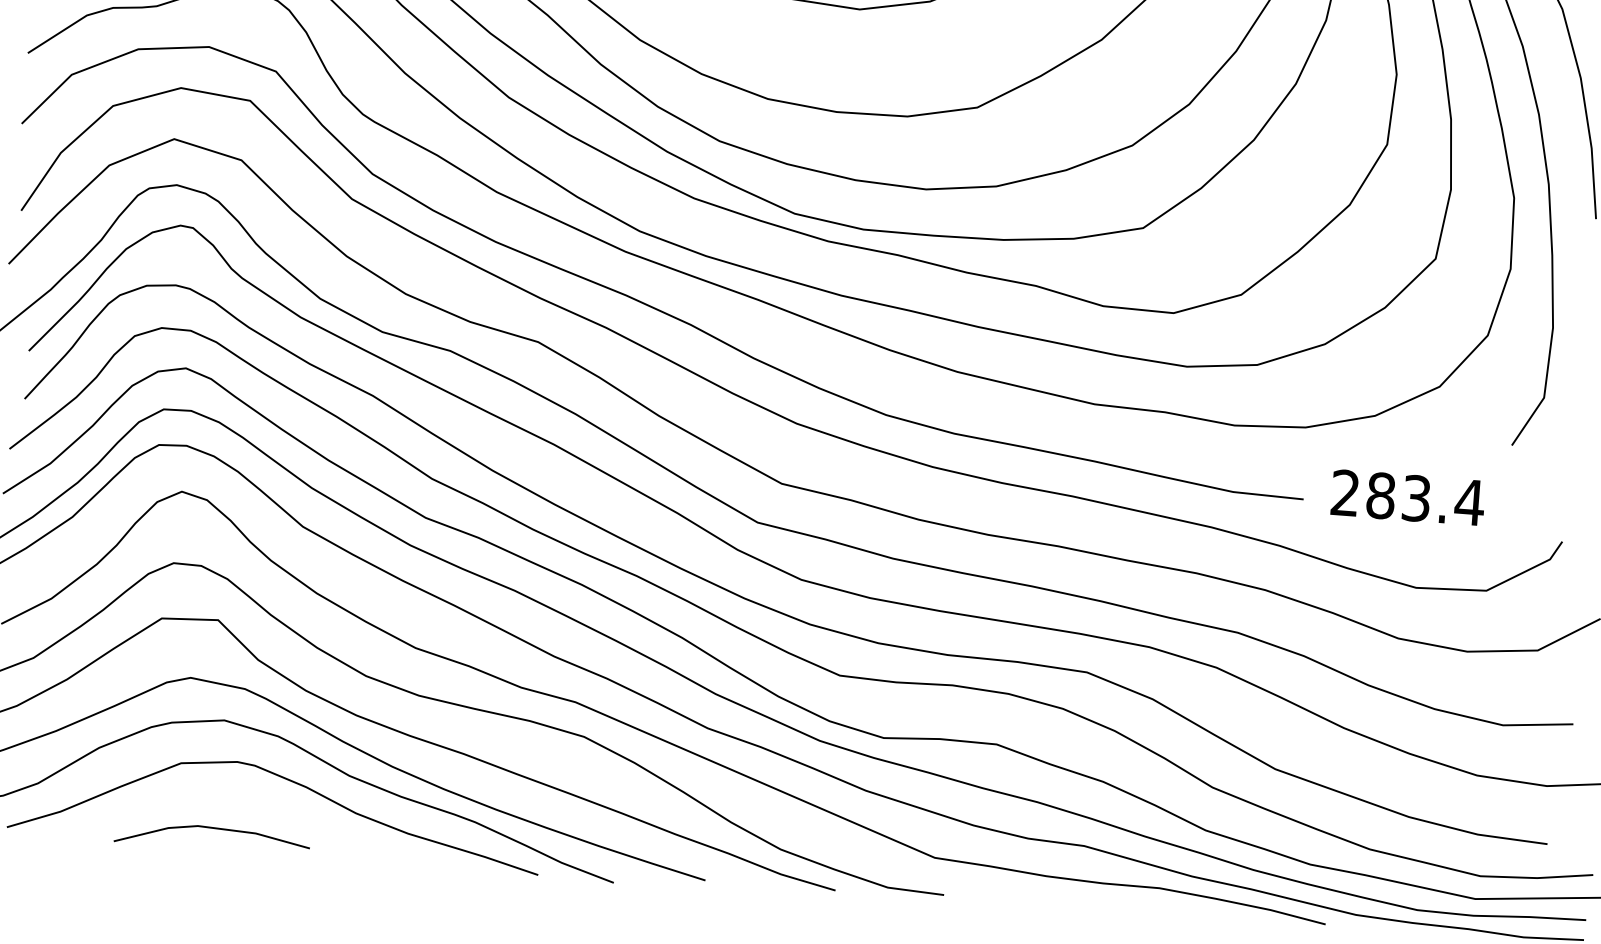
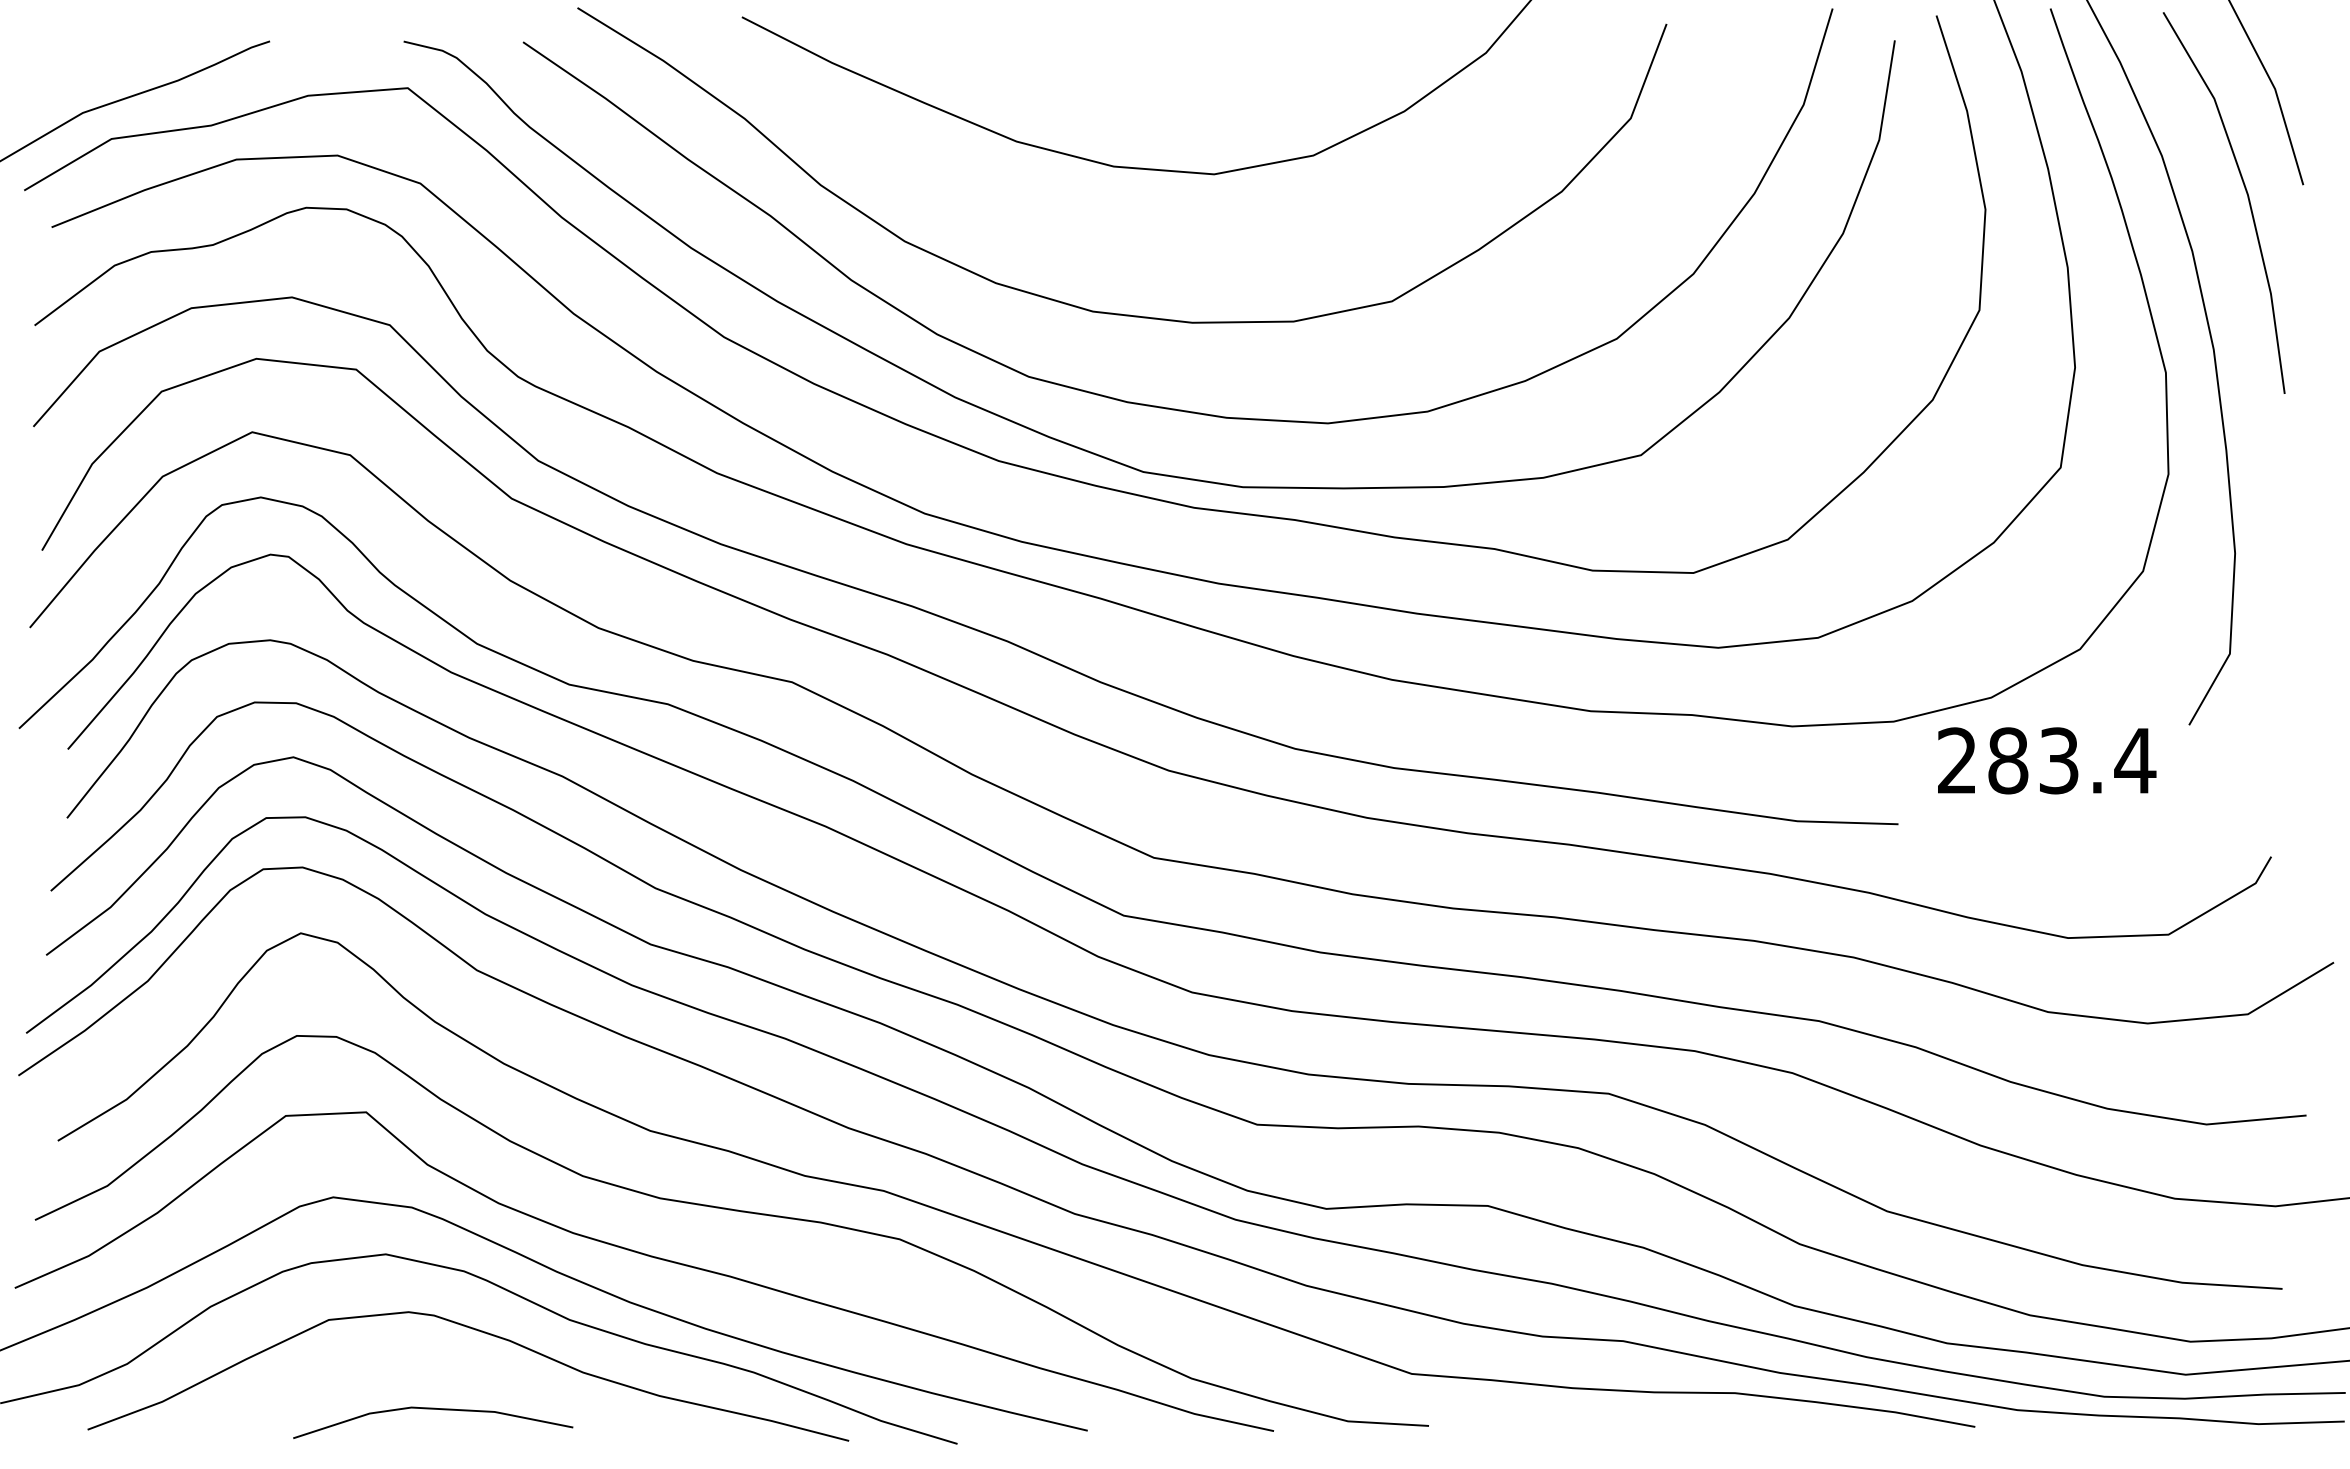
text: (1408, 497) -> (2047, 760), moved
line: (213, 828) -> (433, 1409), moved

